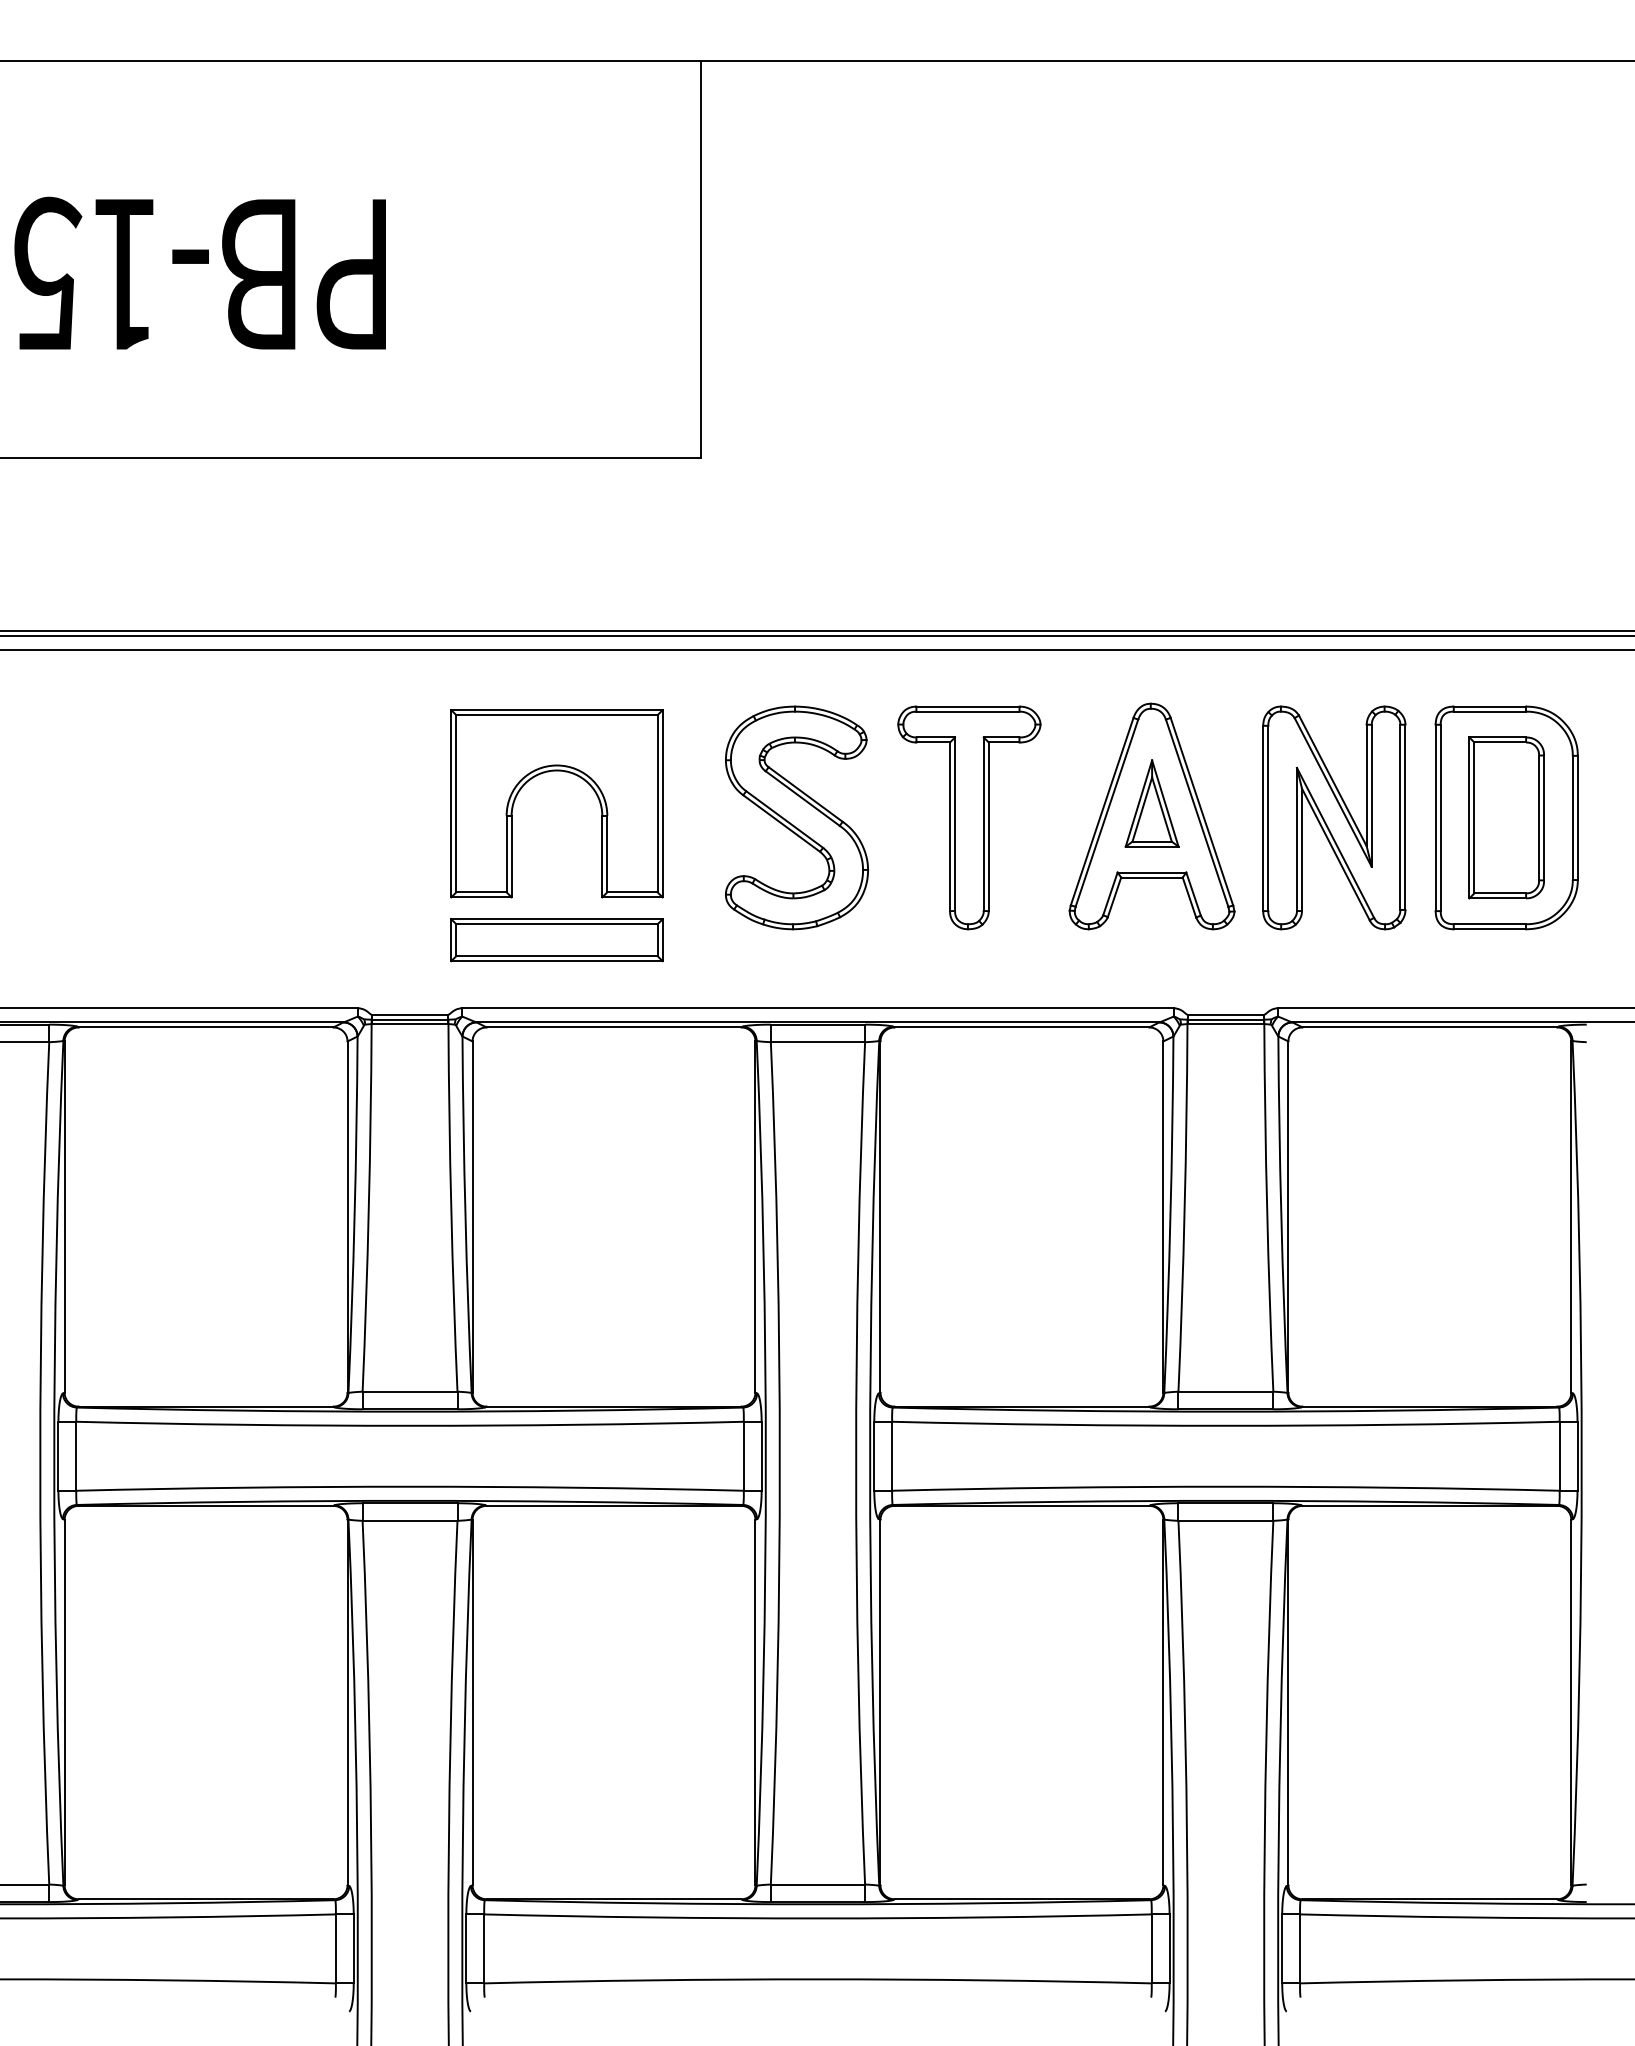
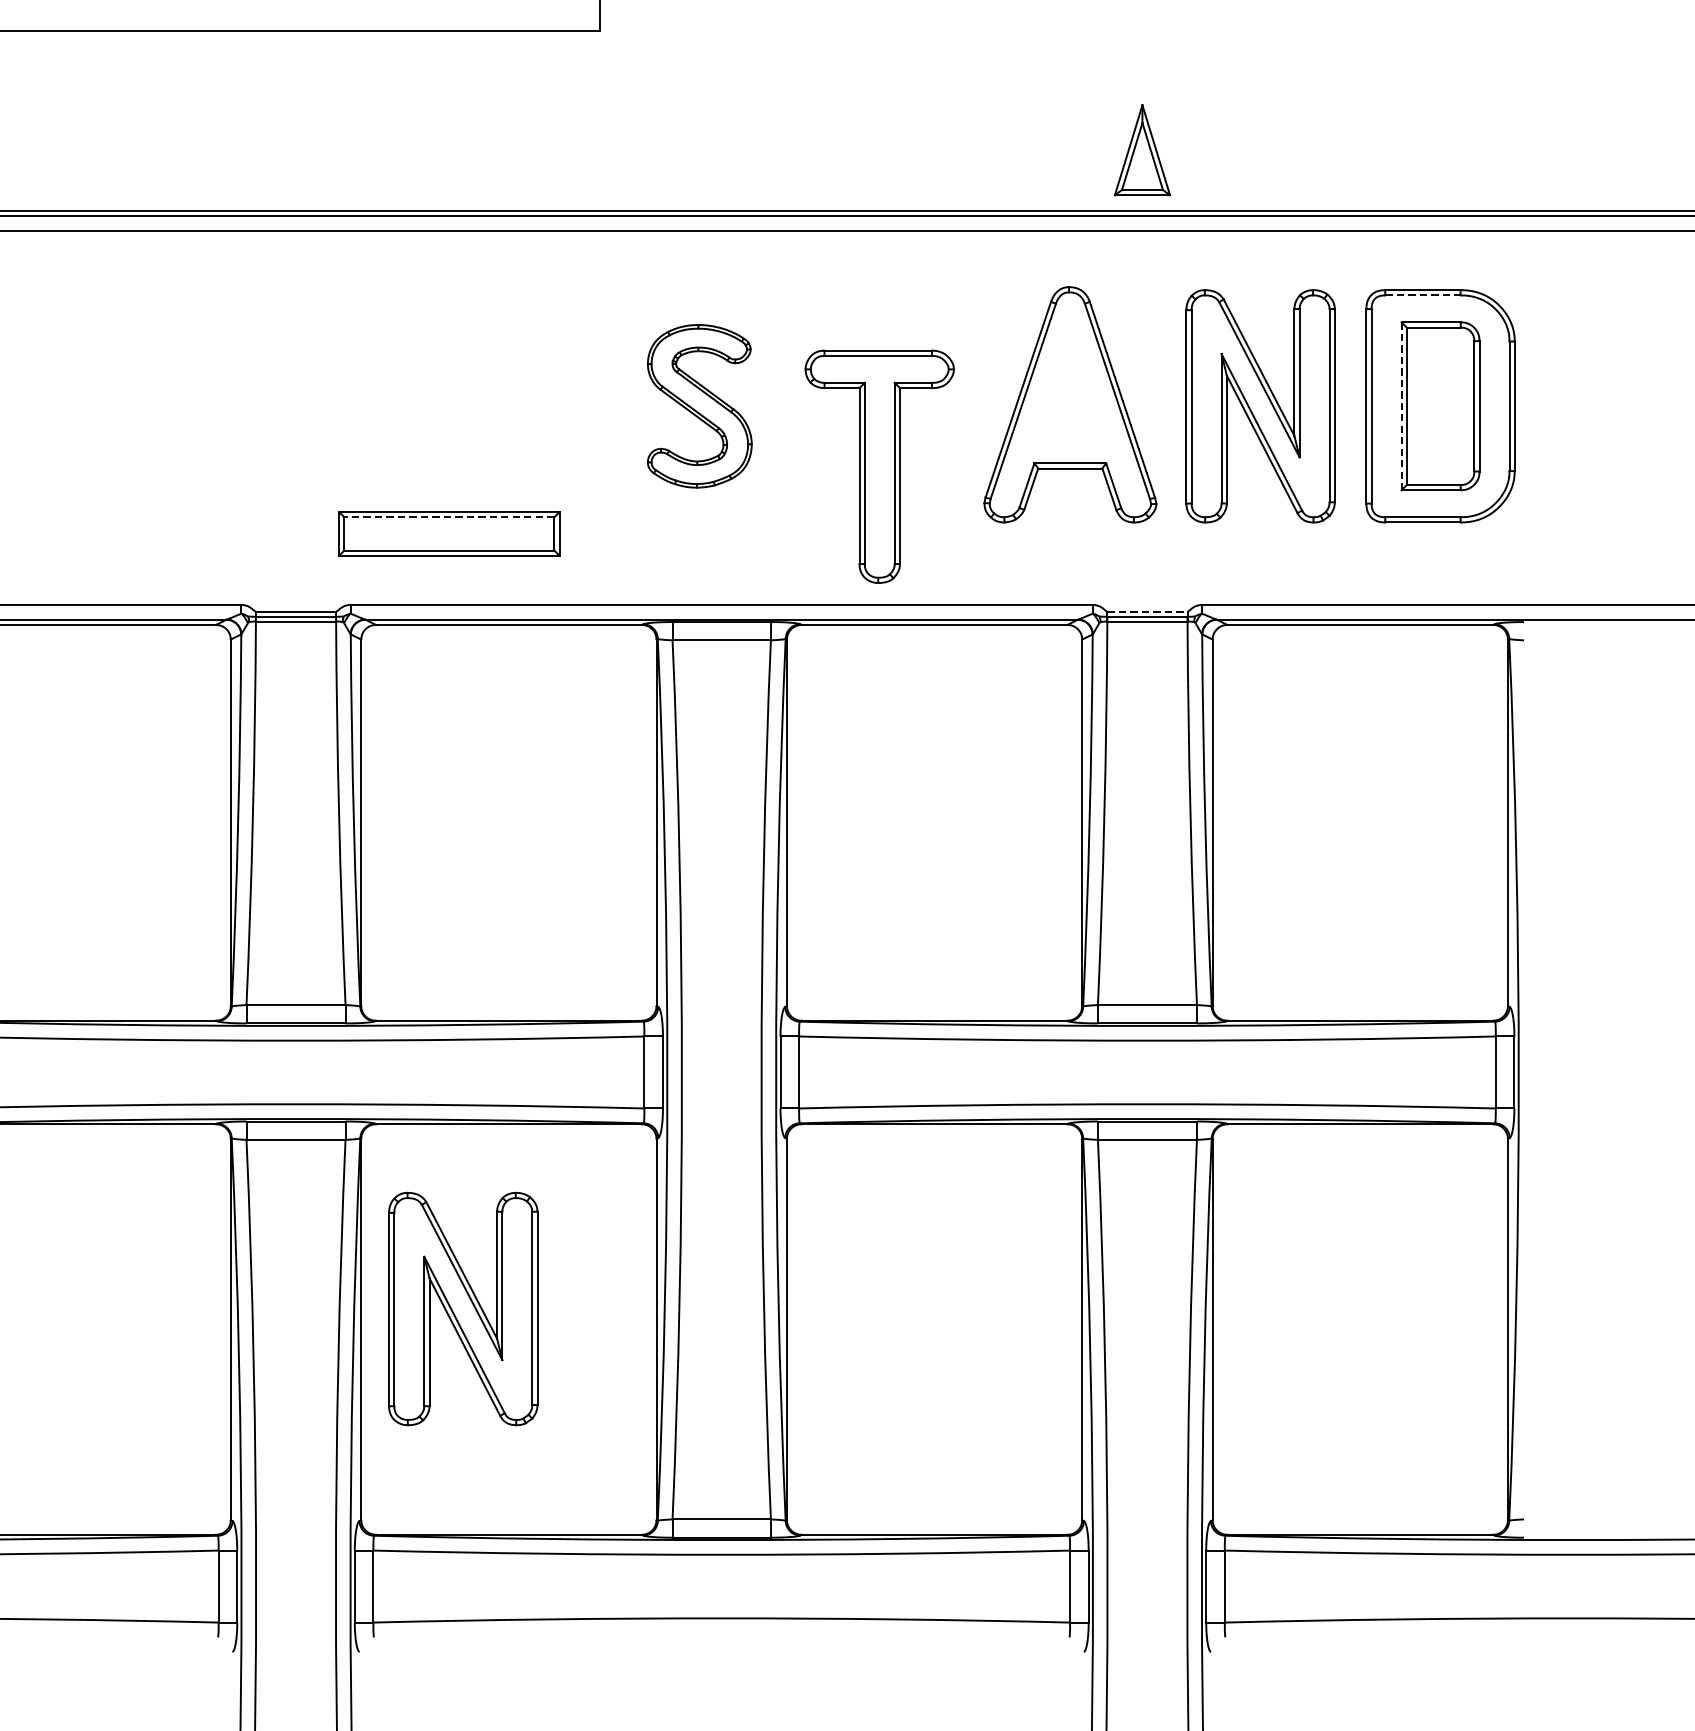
line: (1490, 711) -> (1423, 295), solid -> dashed
part: (556, 771) -> (448, 357), removed
part: (1151, 803) -> (1141, 150), moved
part: (796, 817) -> (699, 405), size x0.7
part: (969, 817) -> (879, 466), moved
line: (1469, 818) -> (1401, 406), solid -> dashed
line: (556, 924) -> (448, 517), solid -> dashed
line: (1226, 1014) -> (1148, 611), solid -> dashed
part: (570, 1682) -> (463, 1308), added

